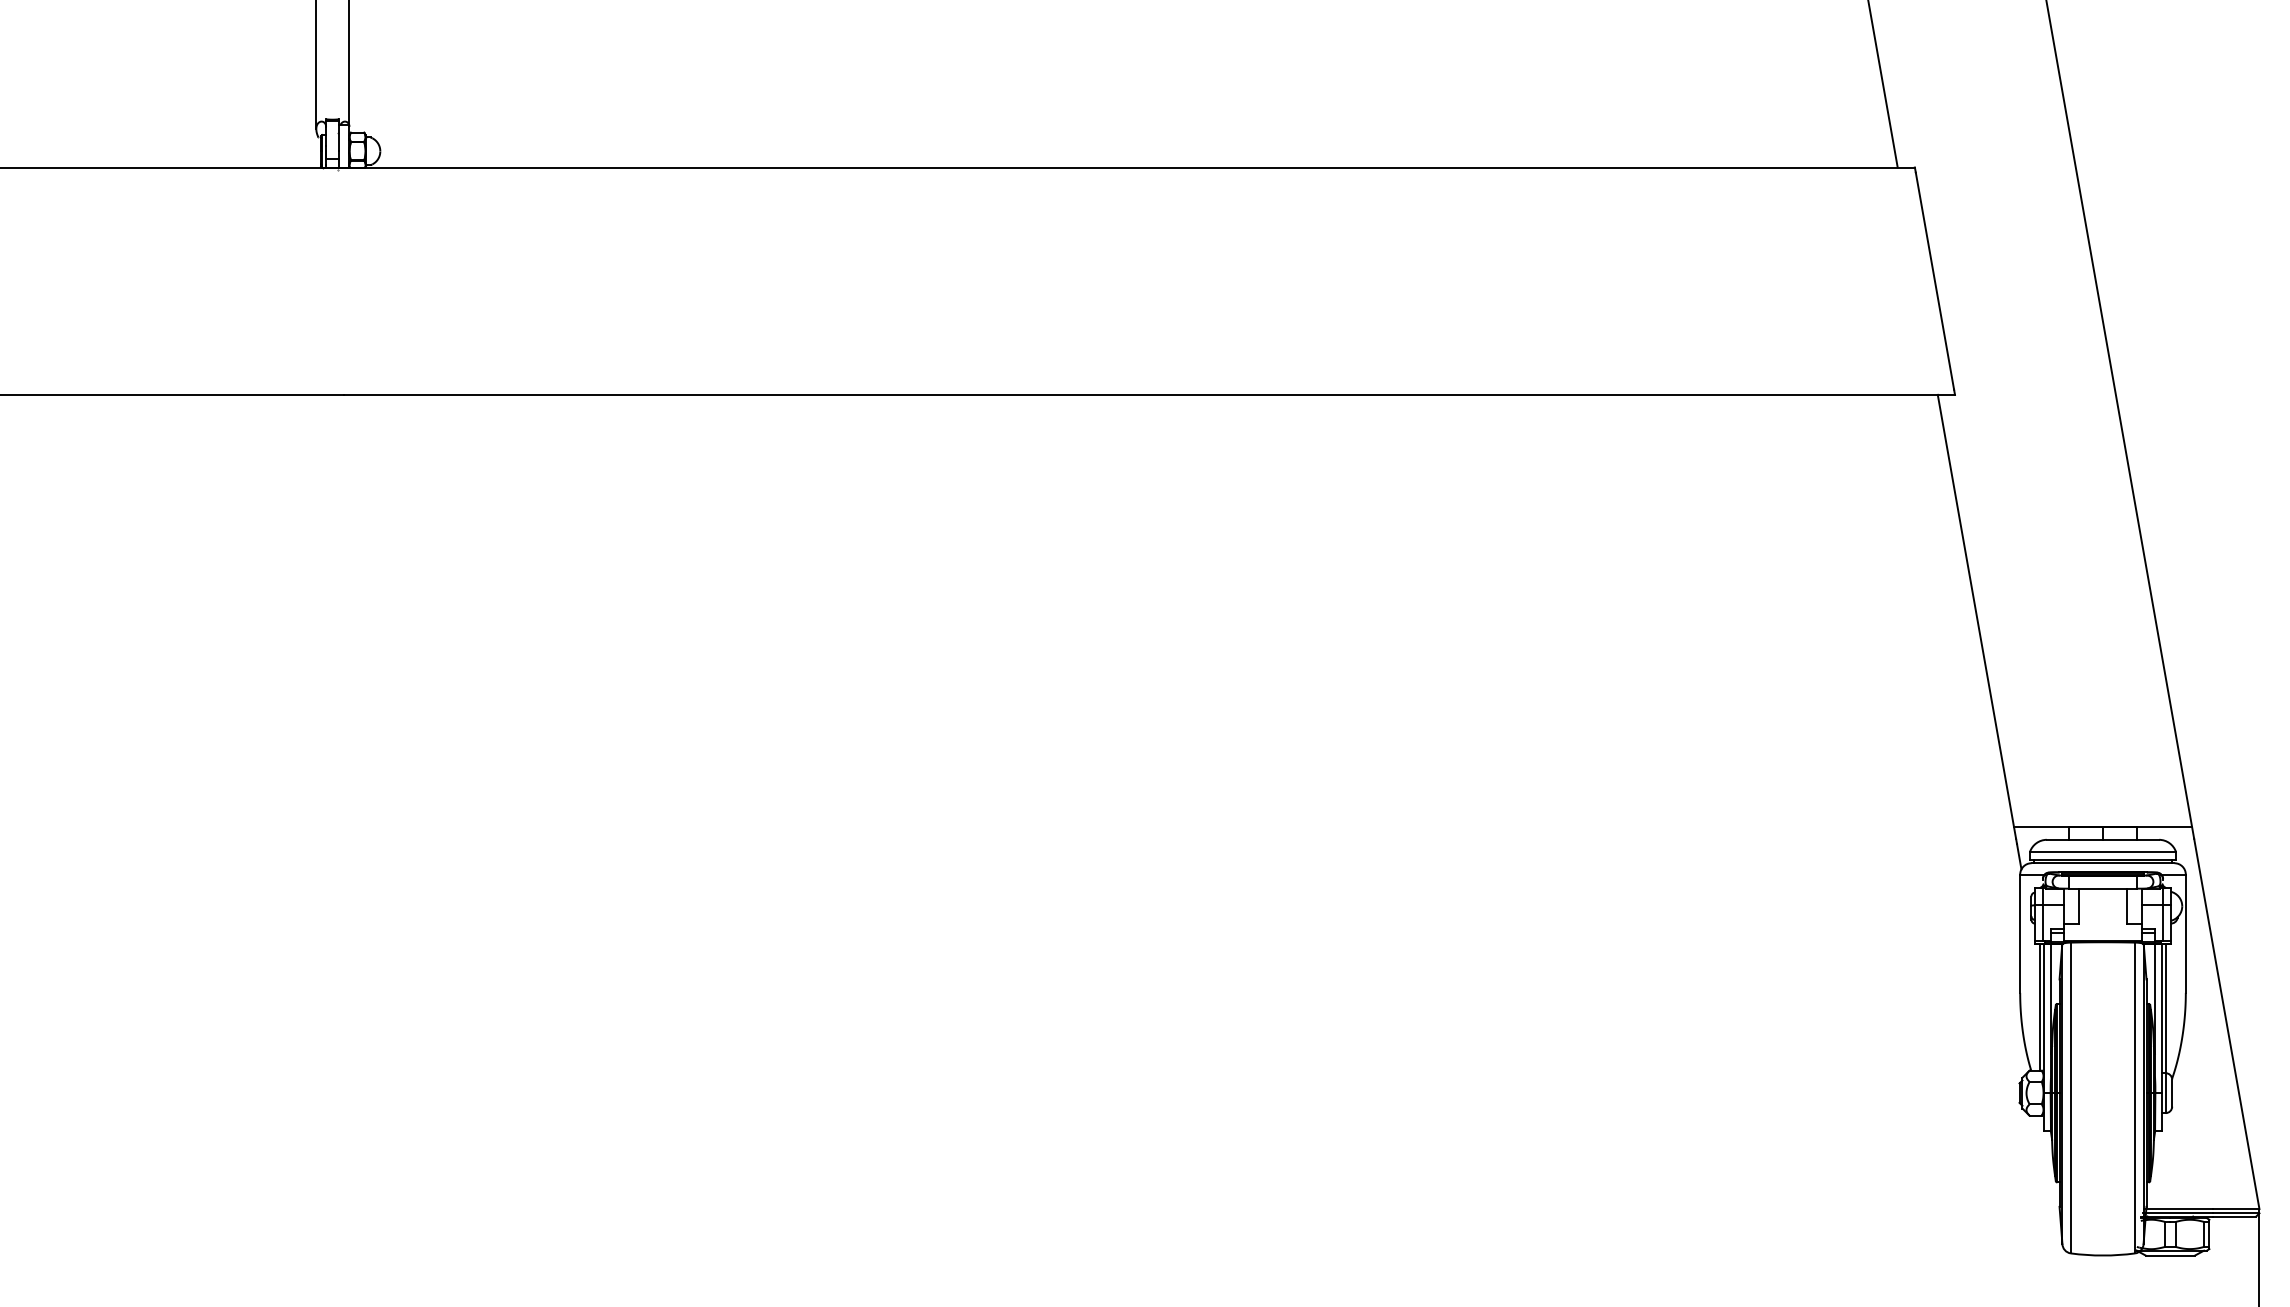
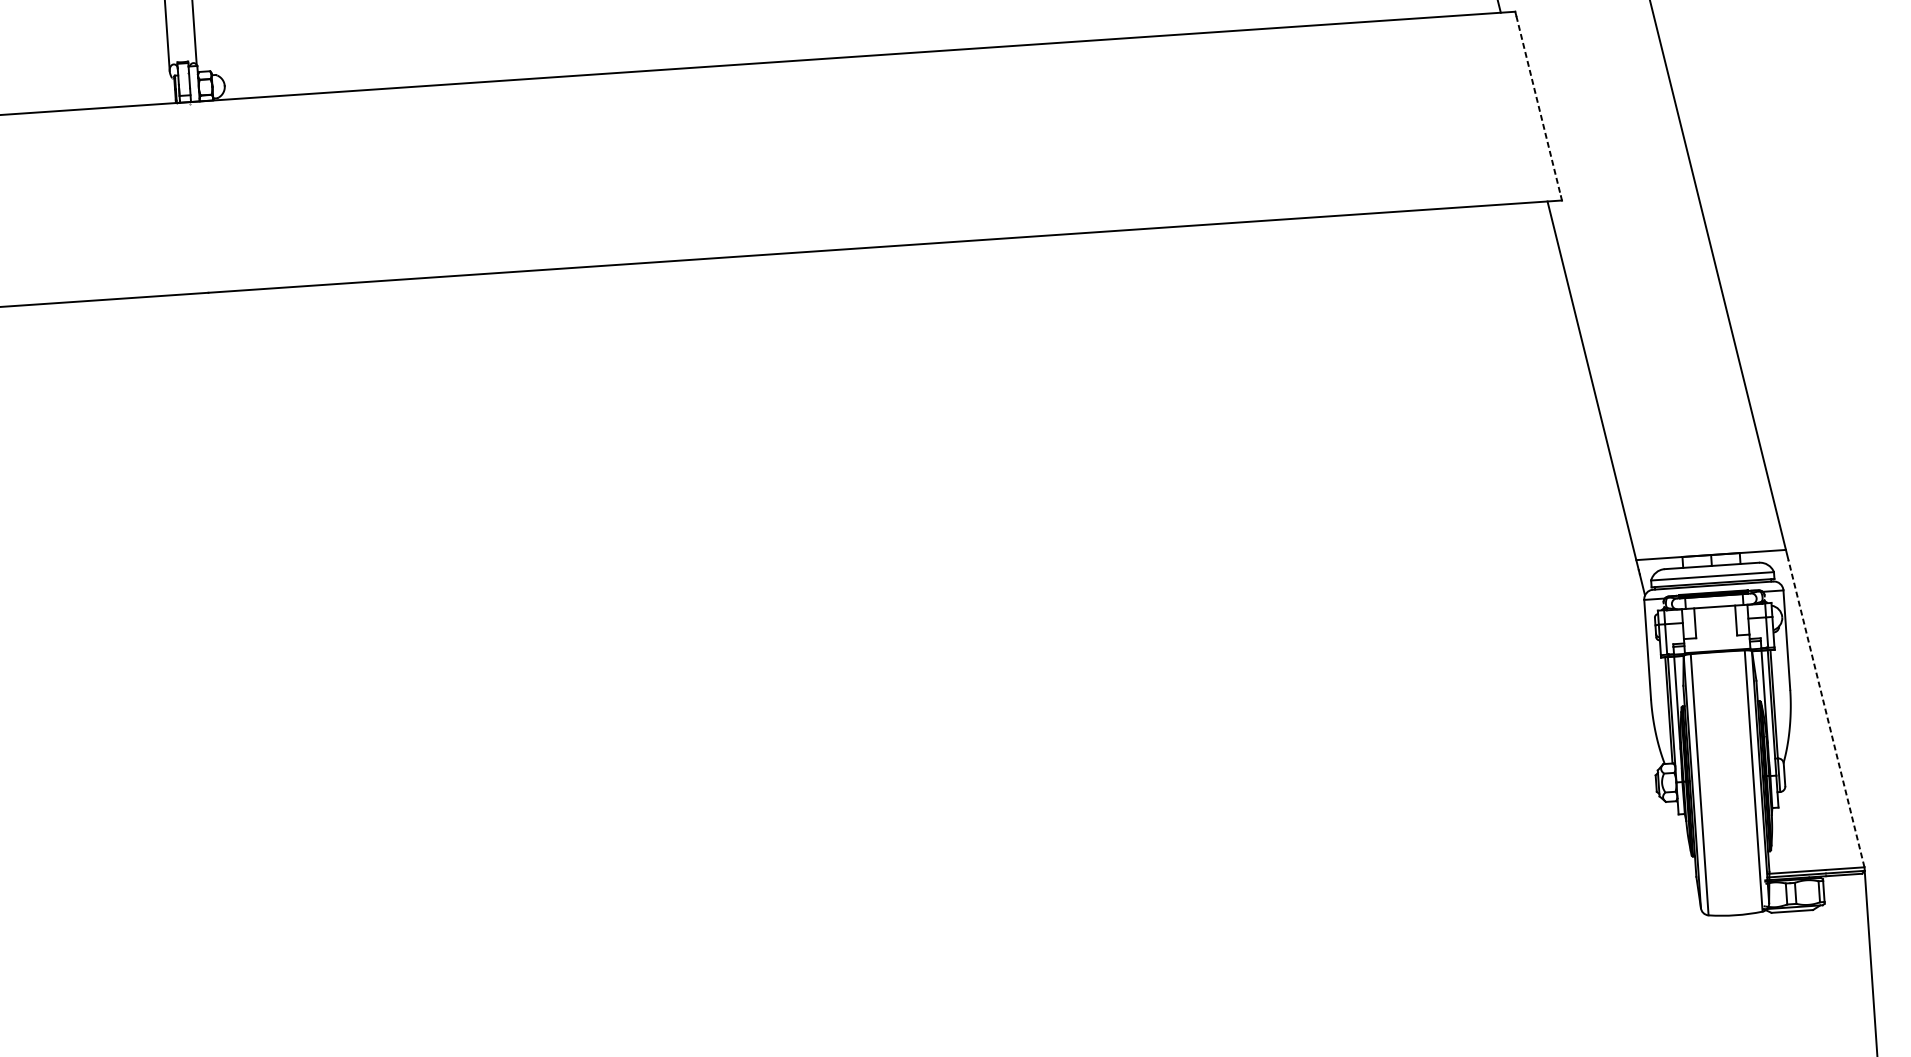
line: (1935, 281) -> (1539, 106), solid -> dashed
line: (2226, 1023) -> (1826, 713), solid -> dashed

